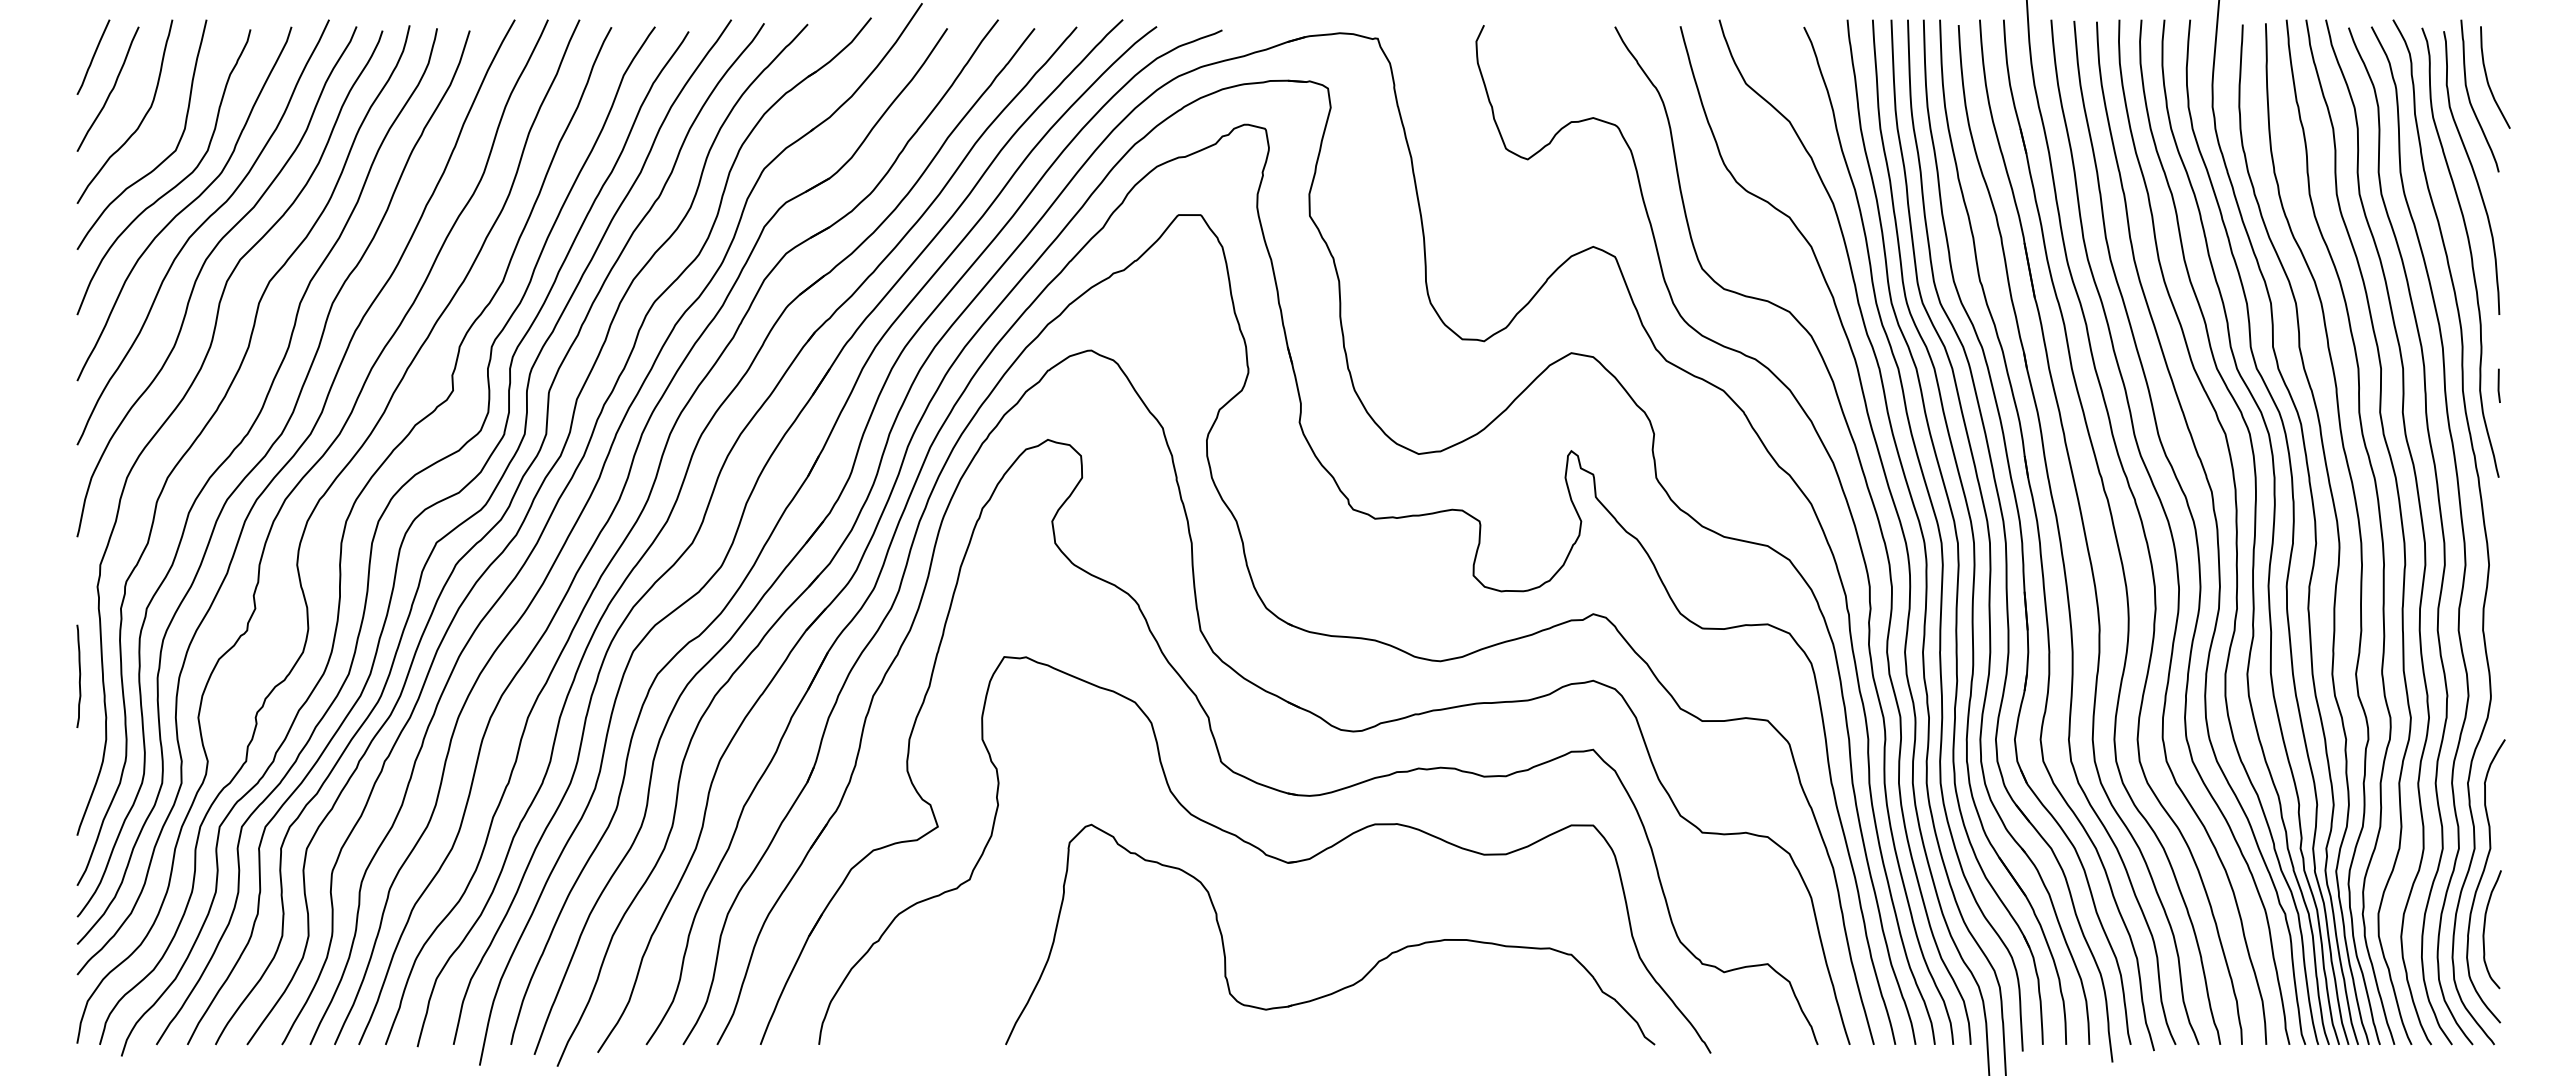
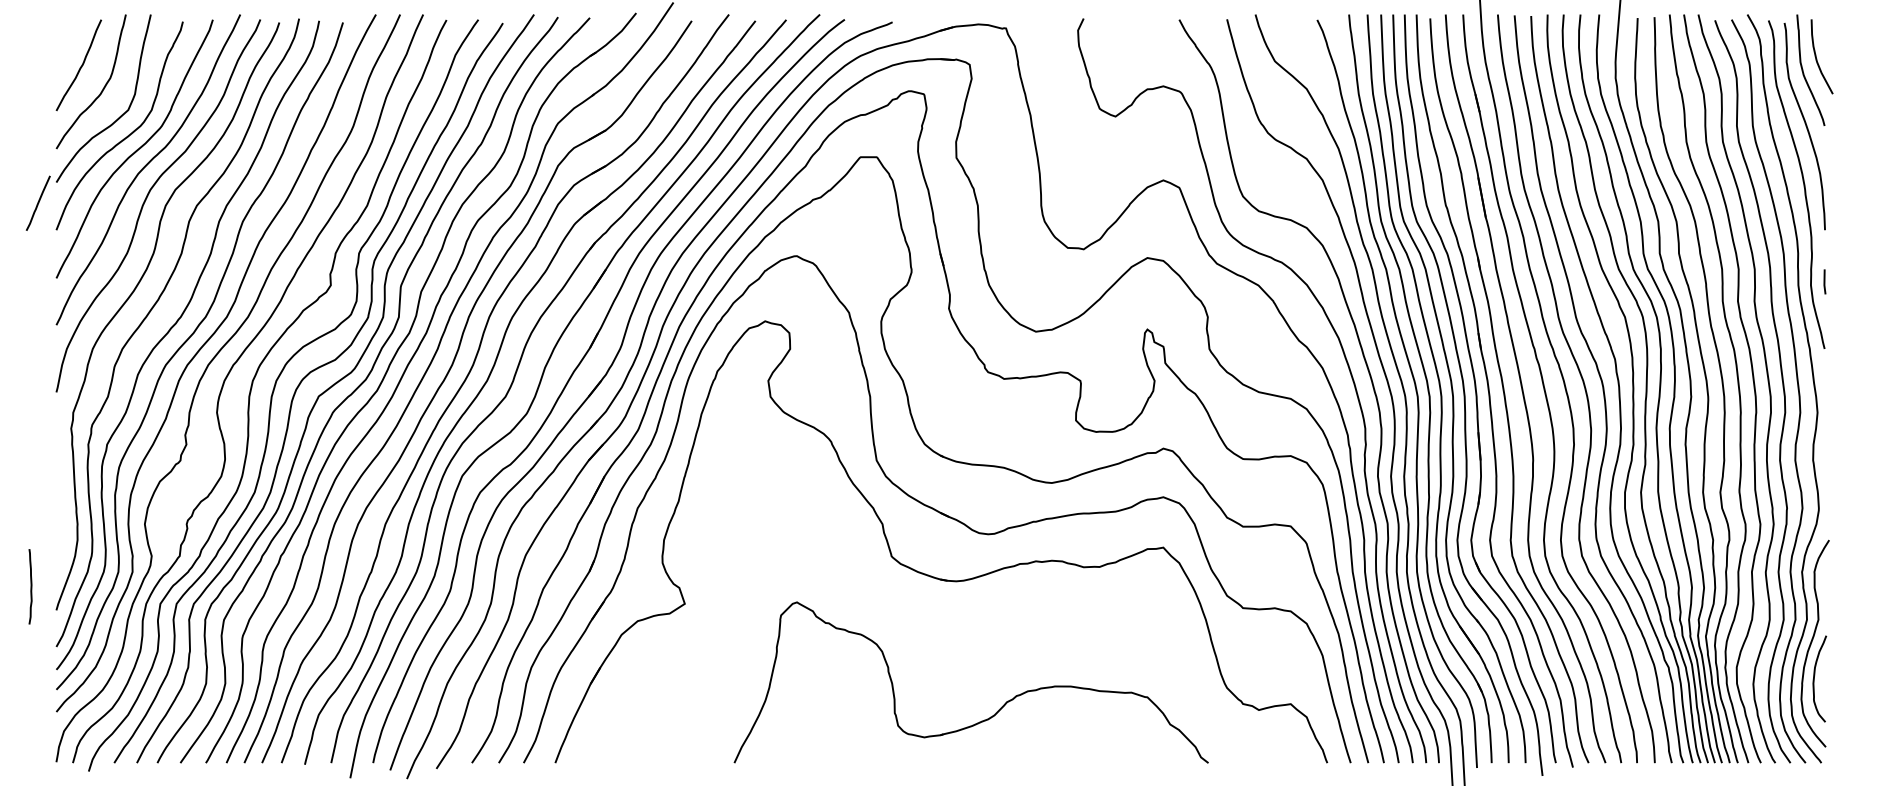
line: (93, 56) -> (38, 202), moved
curve: (79, 675) -> (31, 586), moved
part: (1264, 854) -> (923, 624), removed

